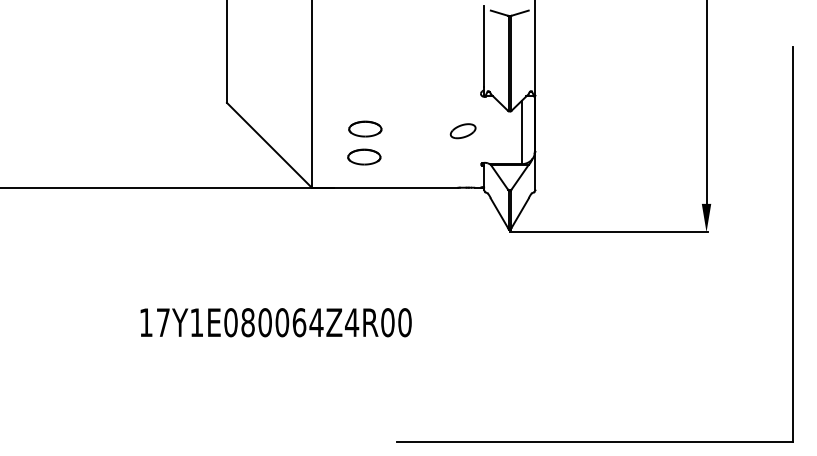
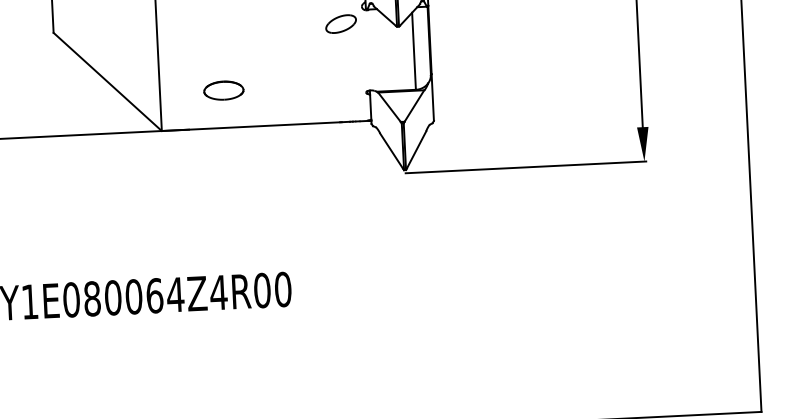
part: (365, 128) -> (223, 55), removed
part: (462, 131) -> (340, 24), moved

